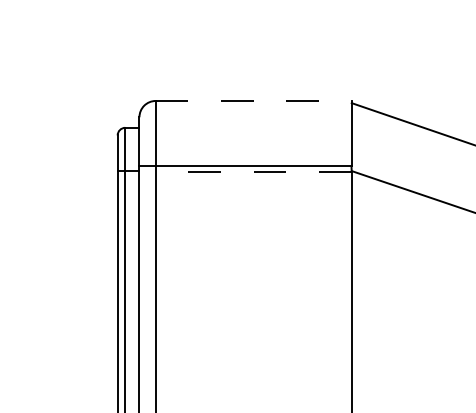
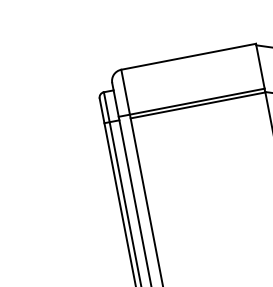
line: (253, 100) -> (188, 56), dashed -> solid
line: (253, 171) -> (197, 105), dashed -> solid

